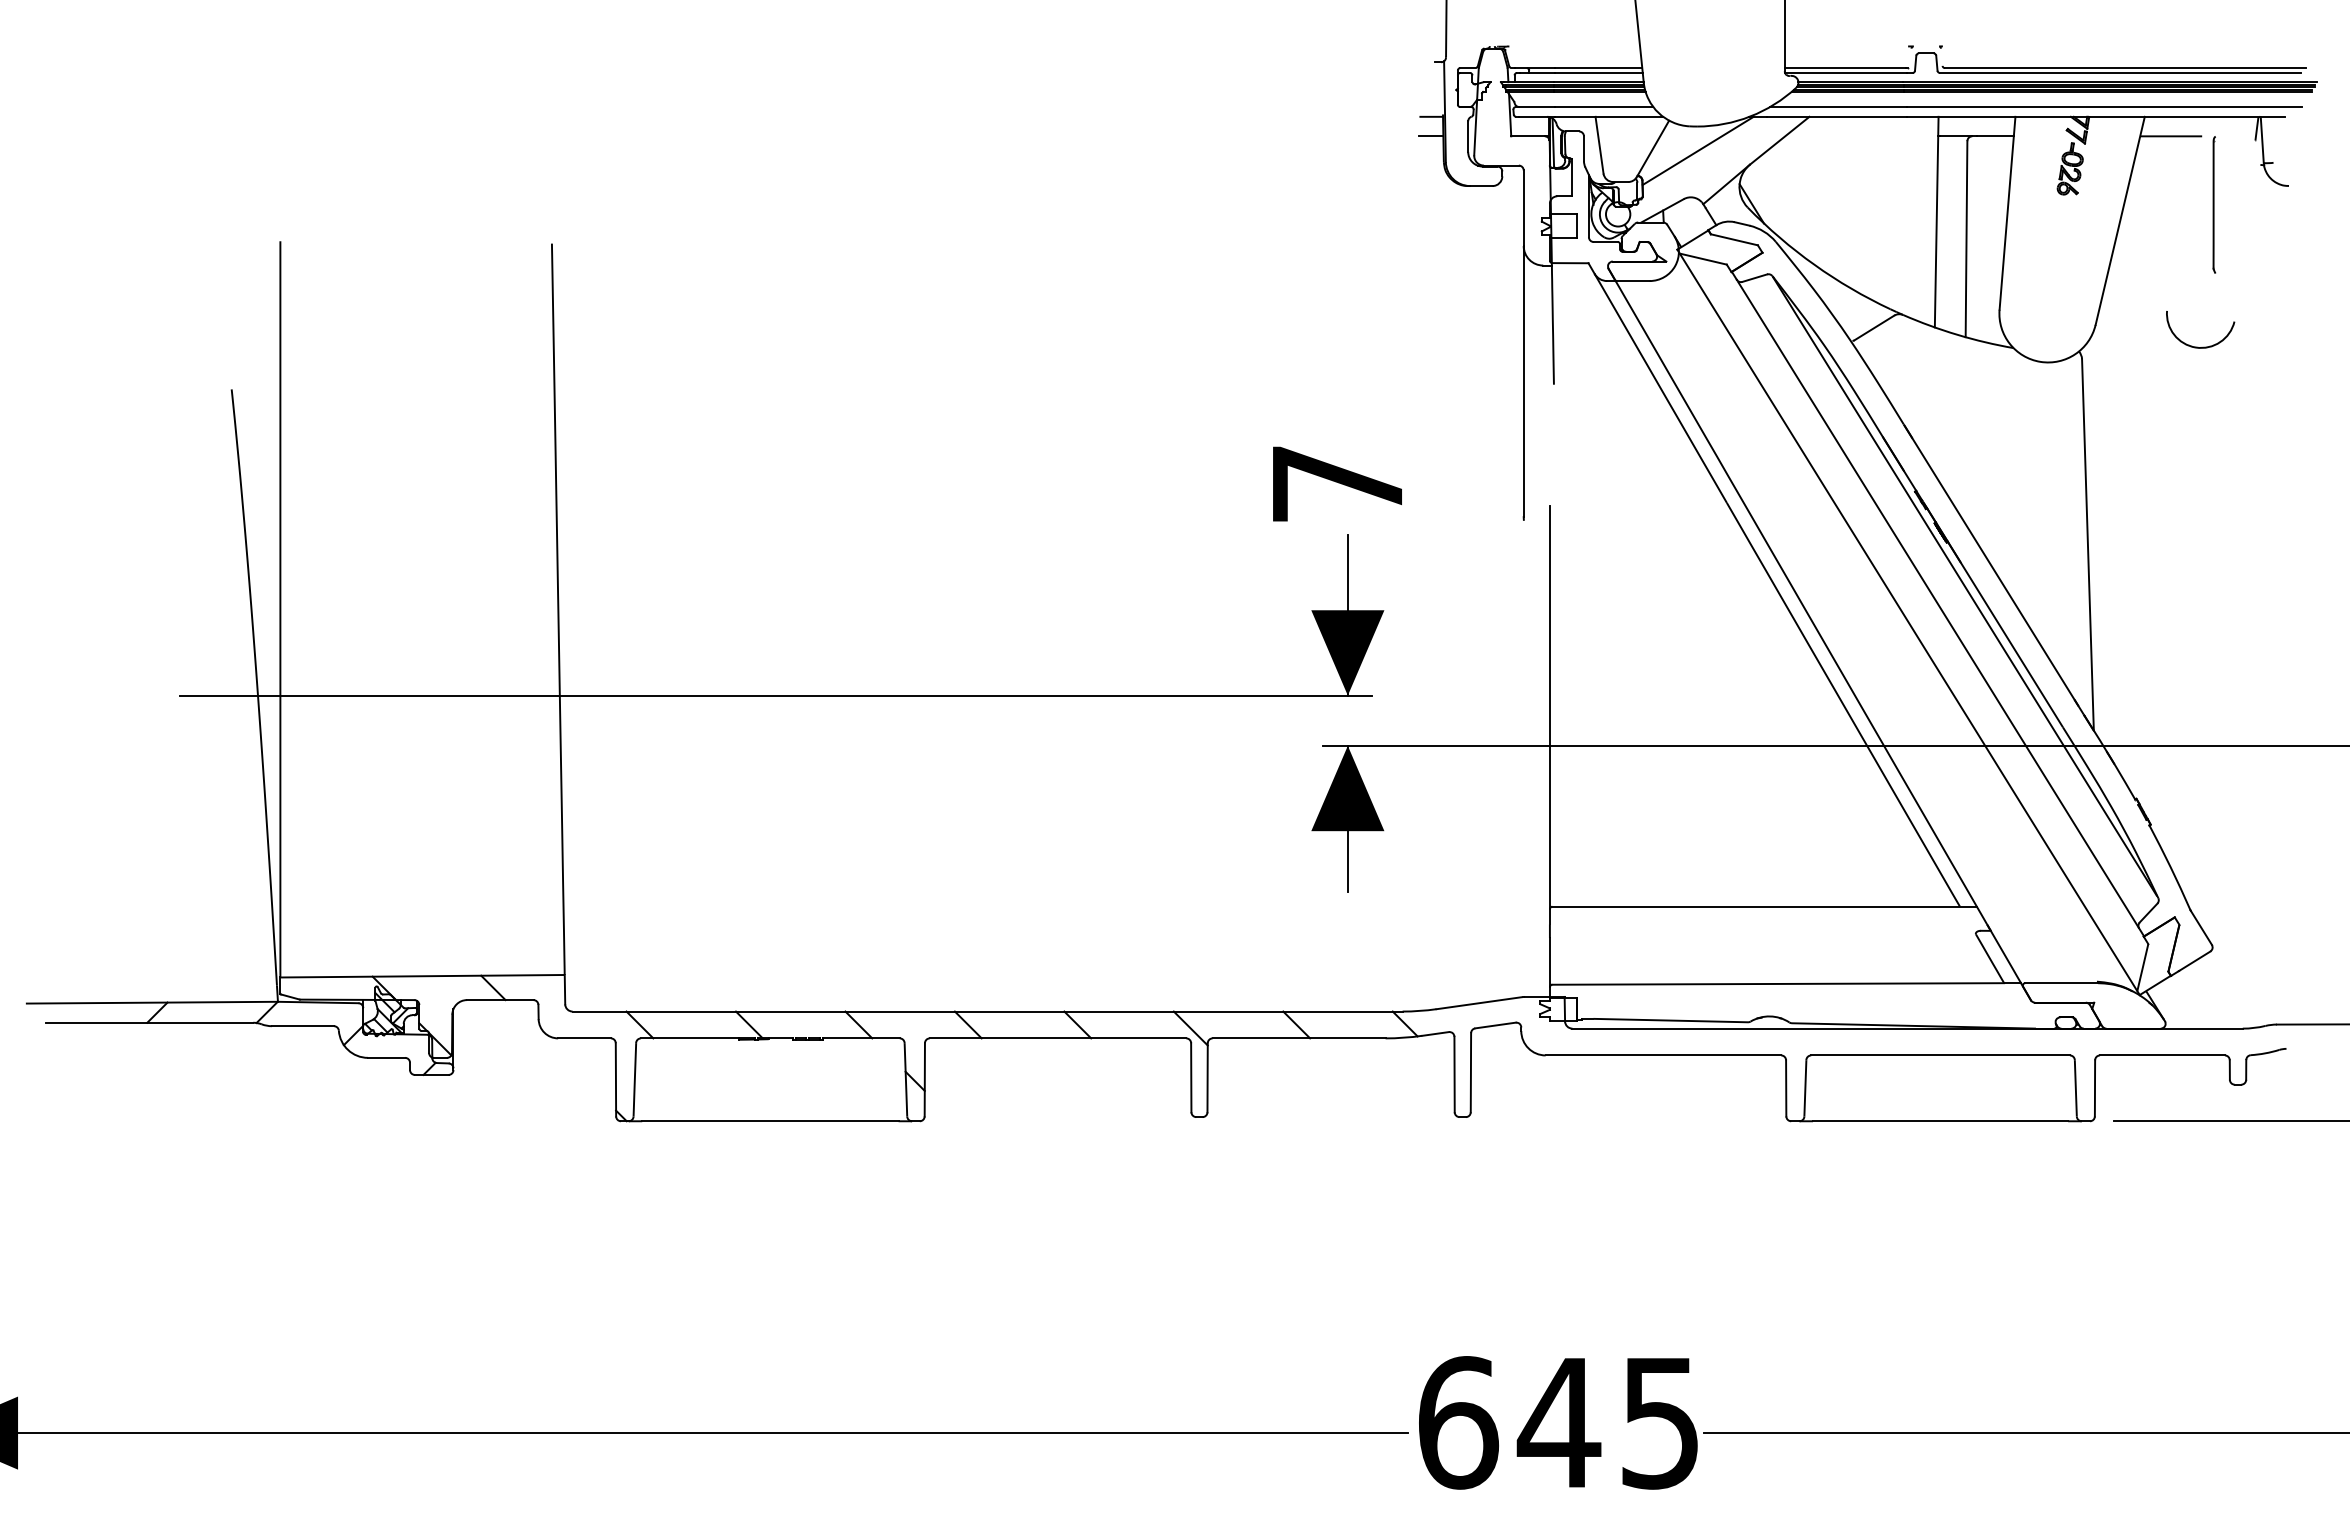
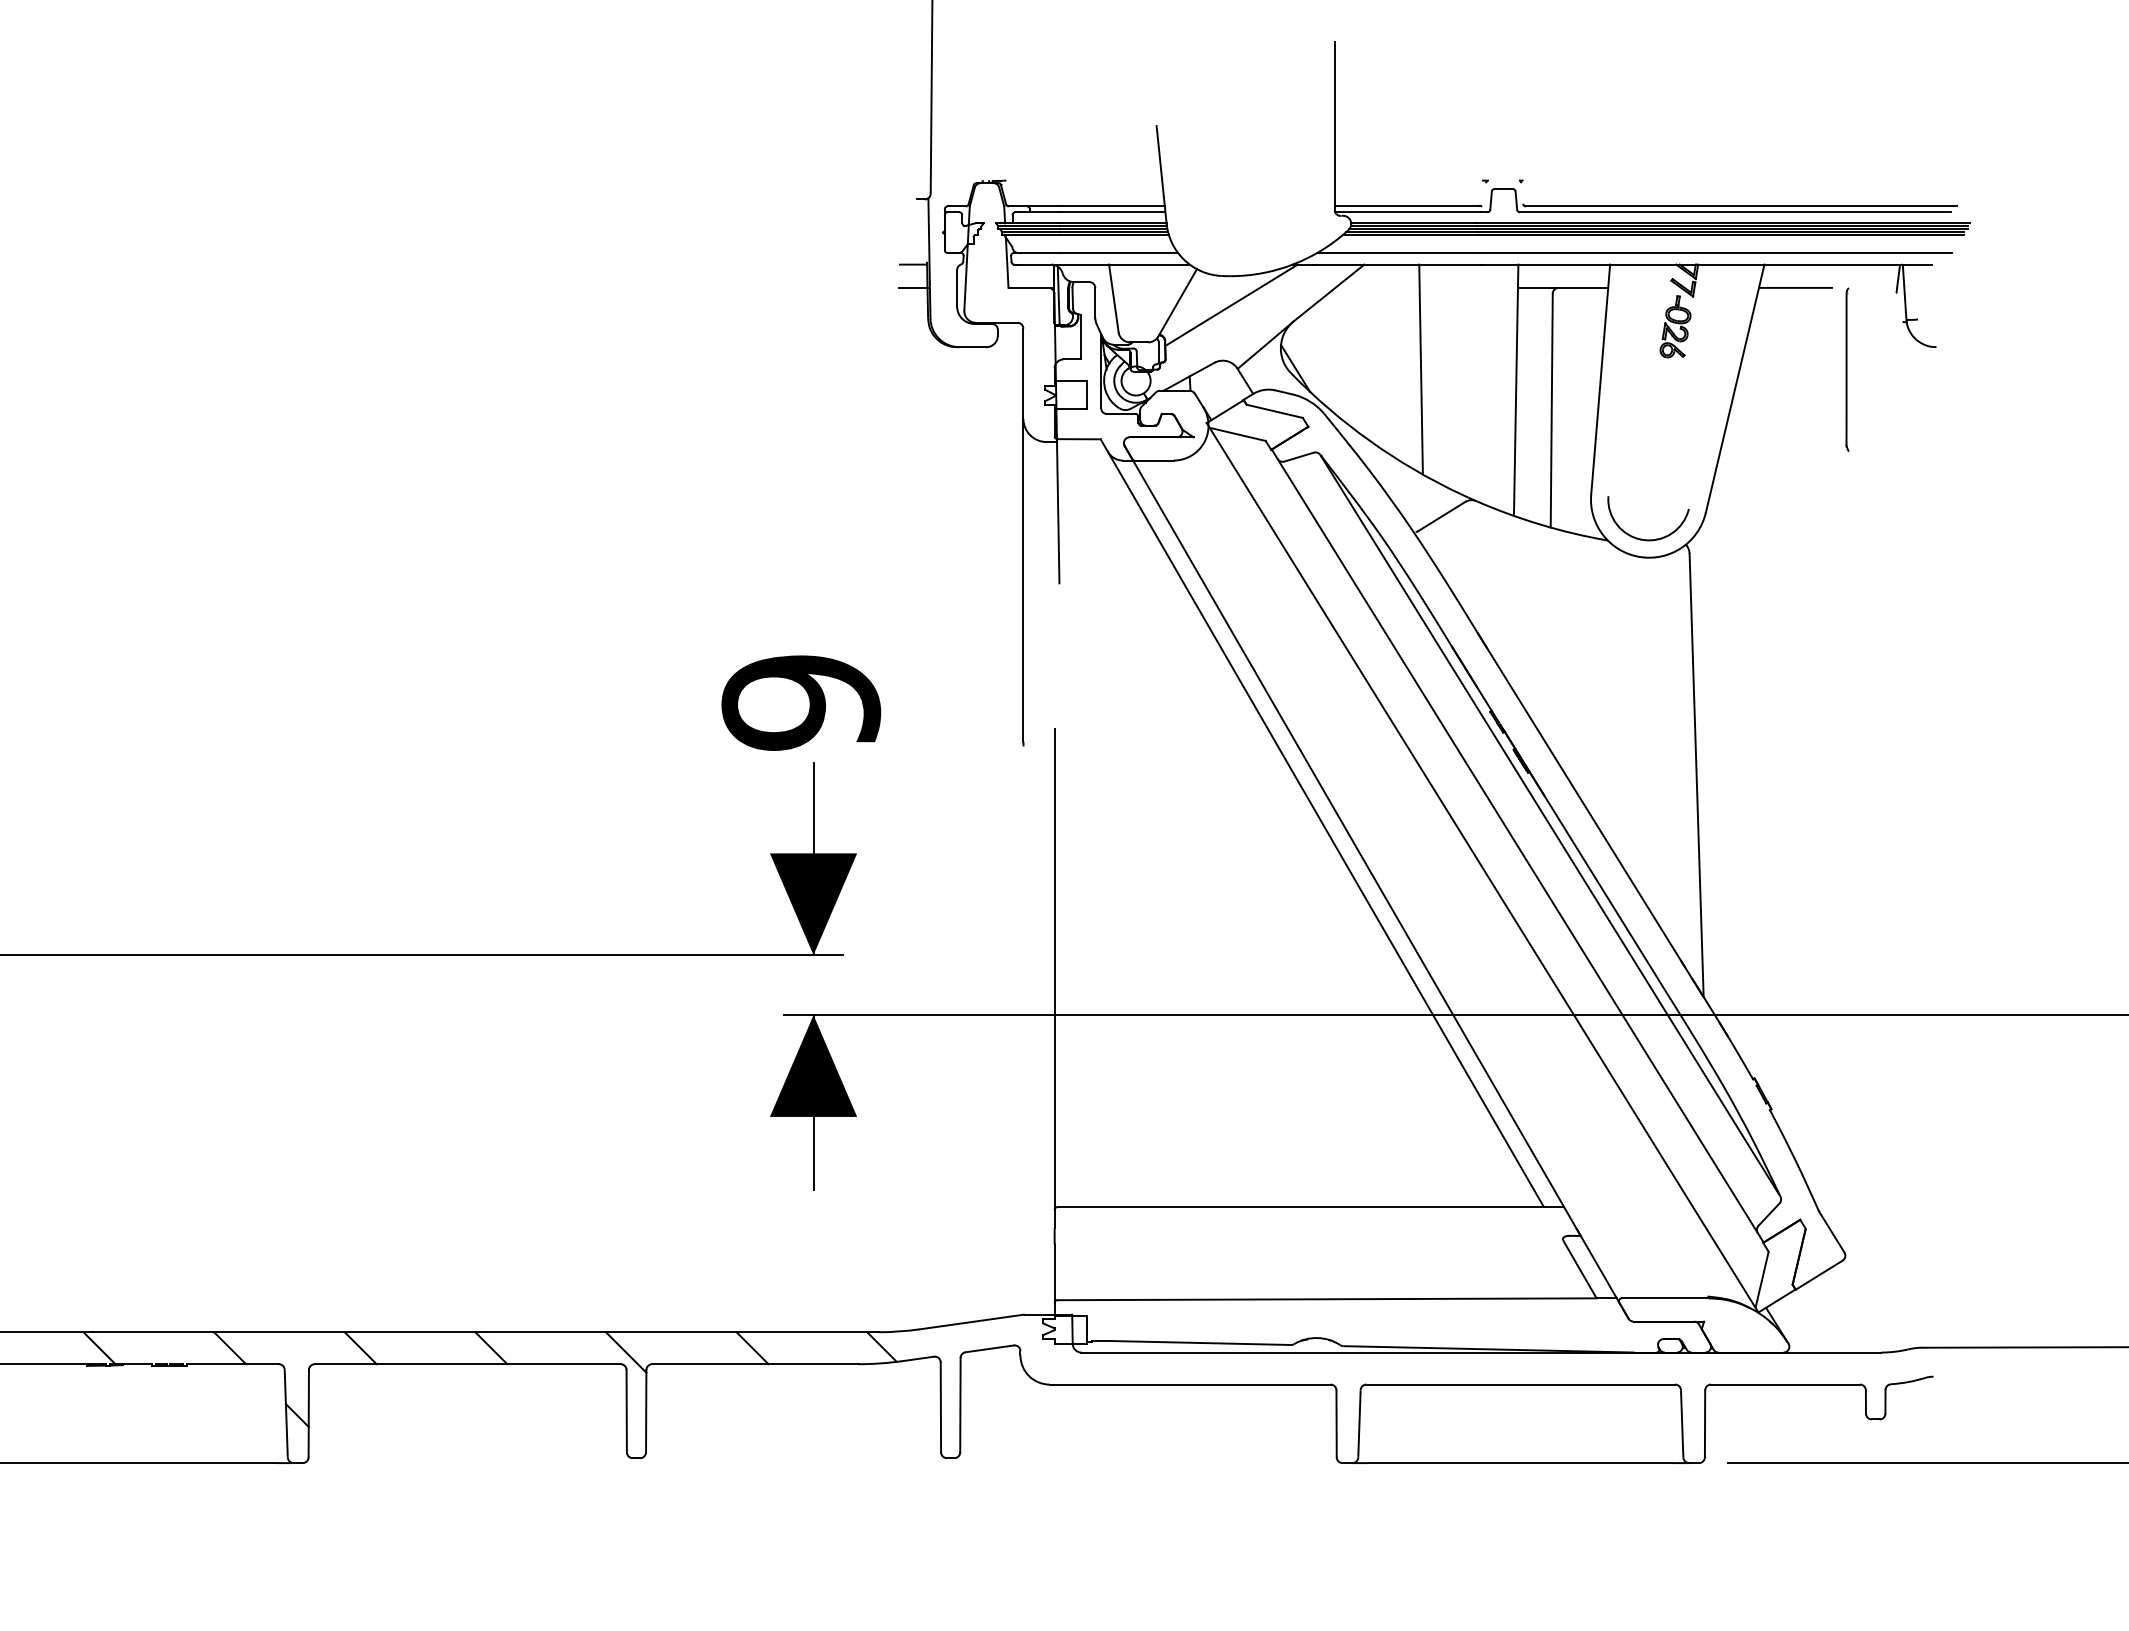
line: (1856, 204) -> (1420, 369), added
arc: (2202, 346) -> (1650, 538), moved
text: (1337, 484) -> (801, 703), 7 -> 9

